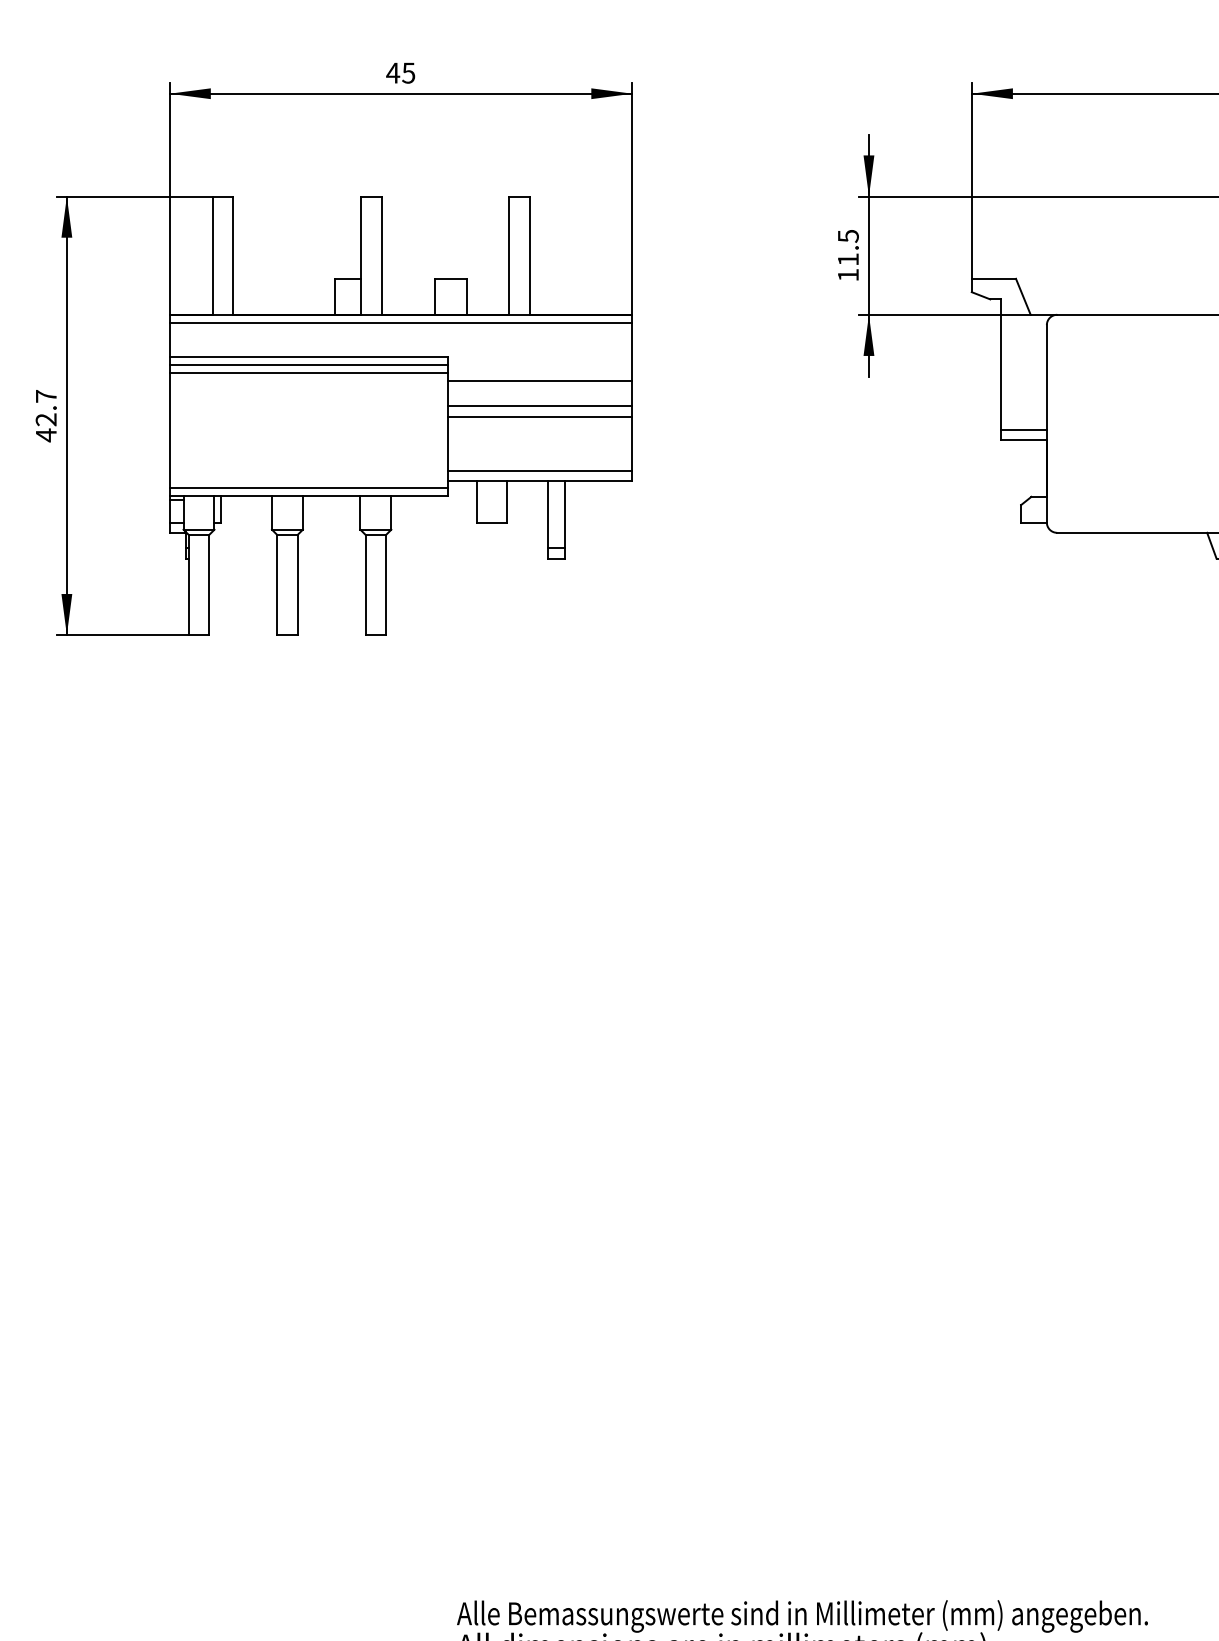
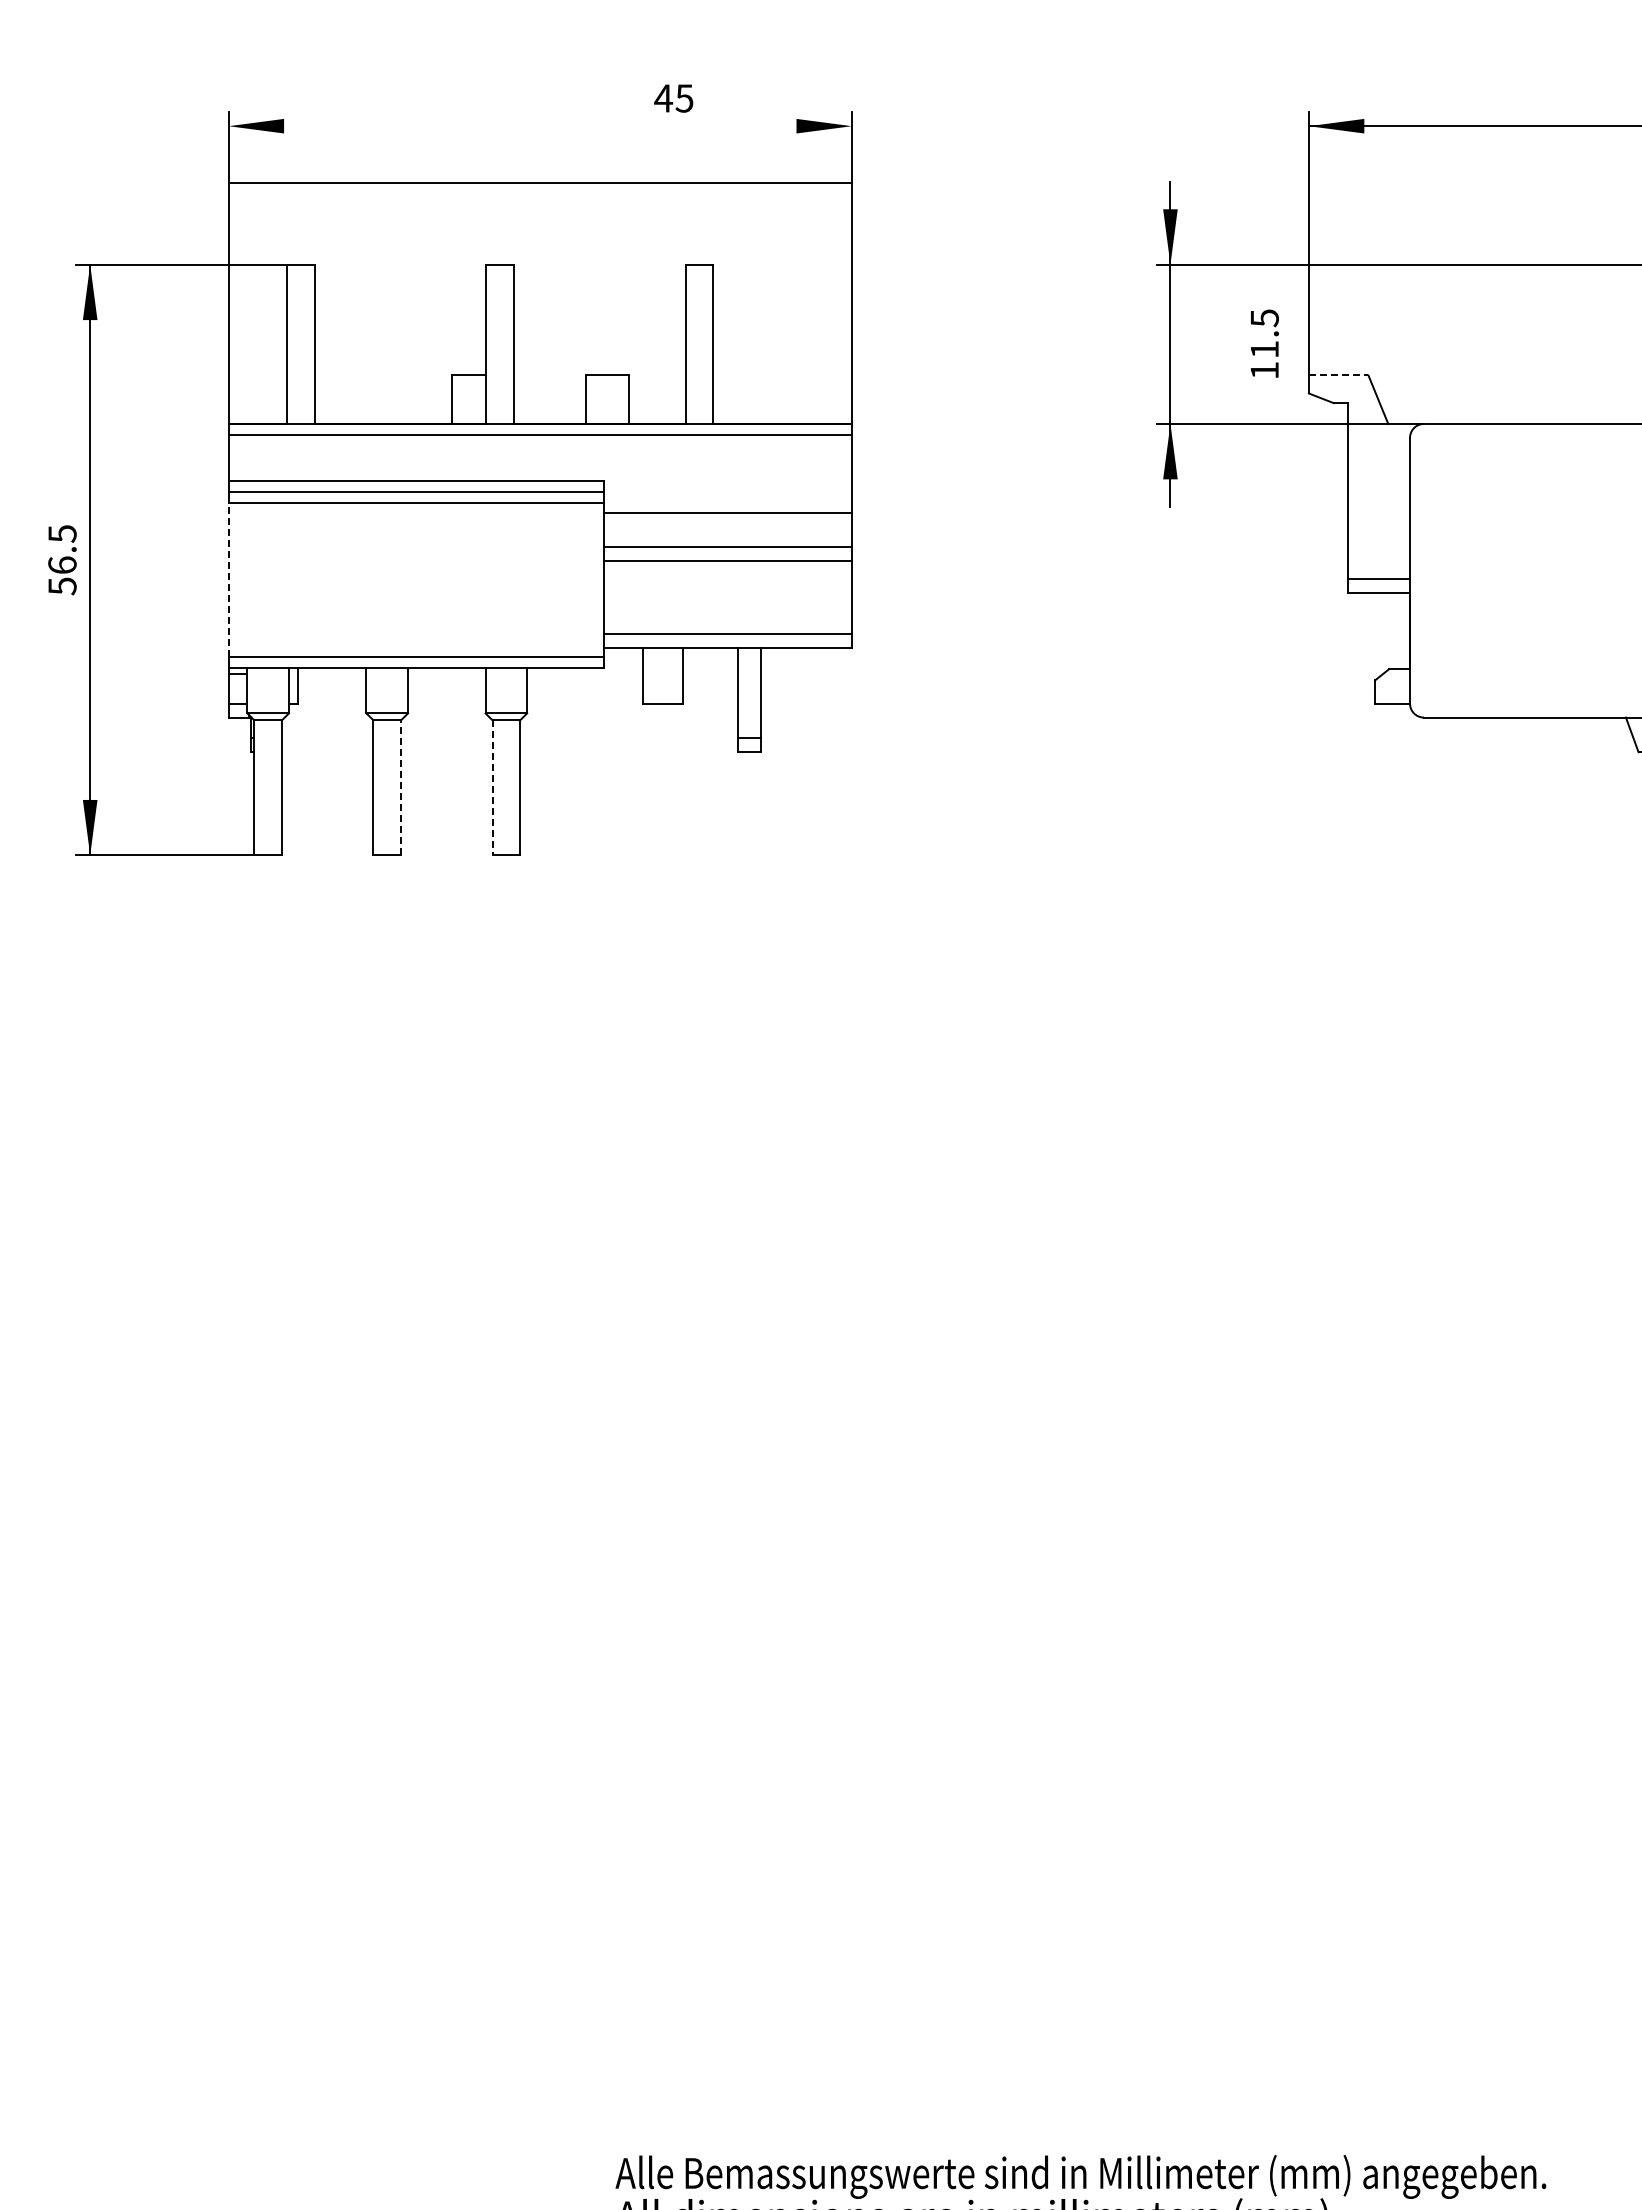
text: (400, 73) -> (673, 98), moved
line: (400, 93) -> (539, 183), moved
text: (848, 255) -> (1264, 343), moved
line: (993, 278) -> (1338, 375), solid -> dashed
text: (46, 416) -> (62, 560), 42.7 -> 56.5
line: (169, 430) -> (228, 579), solid -> dashed
line: (298, 584) -> (401, 787), solid -> dashed
line: (365, 584) -> (492, 787), solid -> dashed

